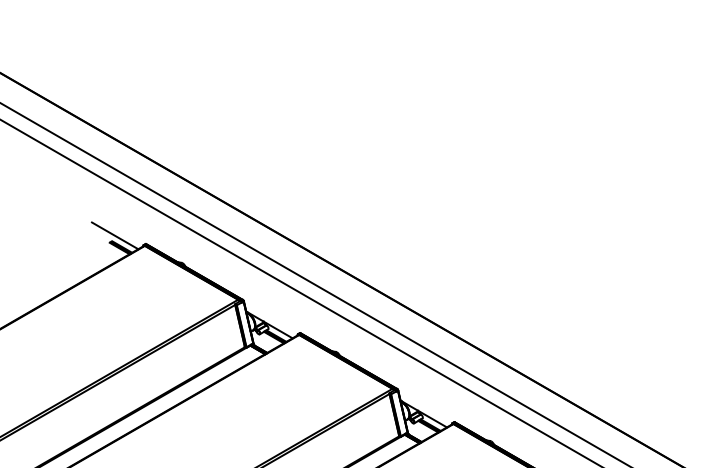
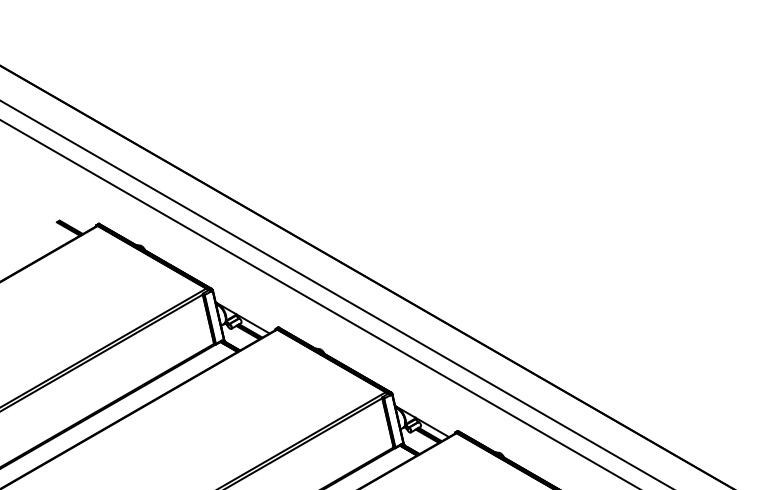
line: (114, 235) -> (62, 213), removed

